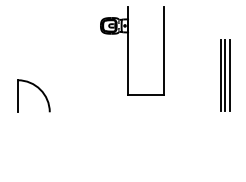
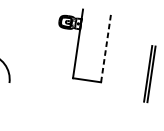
line: (164, 50) -> (106, 47), solid -> dashed
line: (229, 75) -> (154, 74), removed

